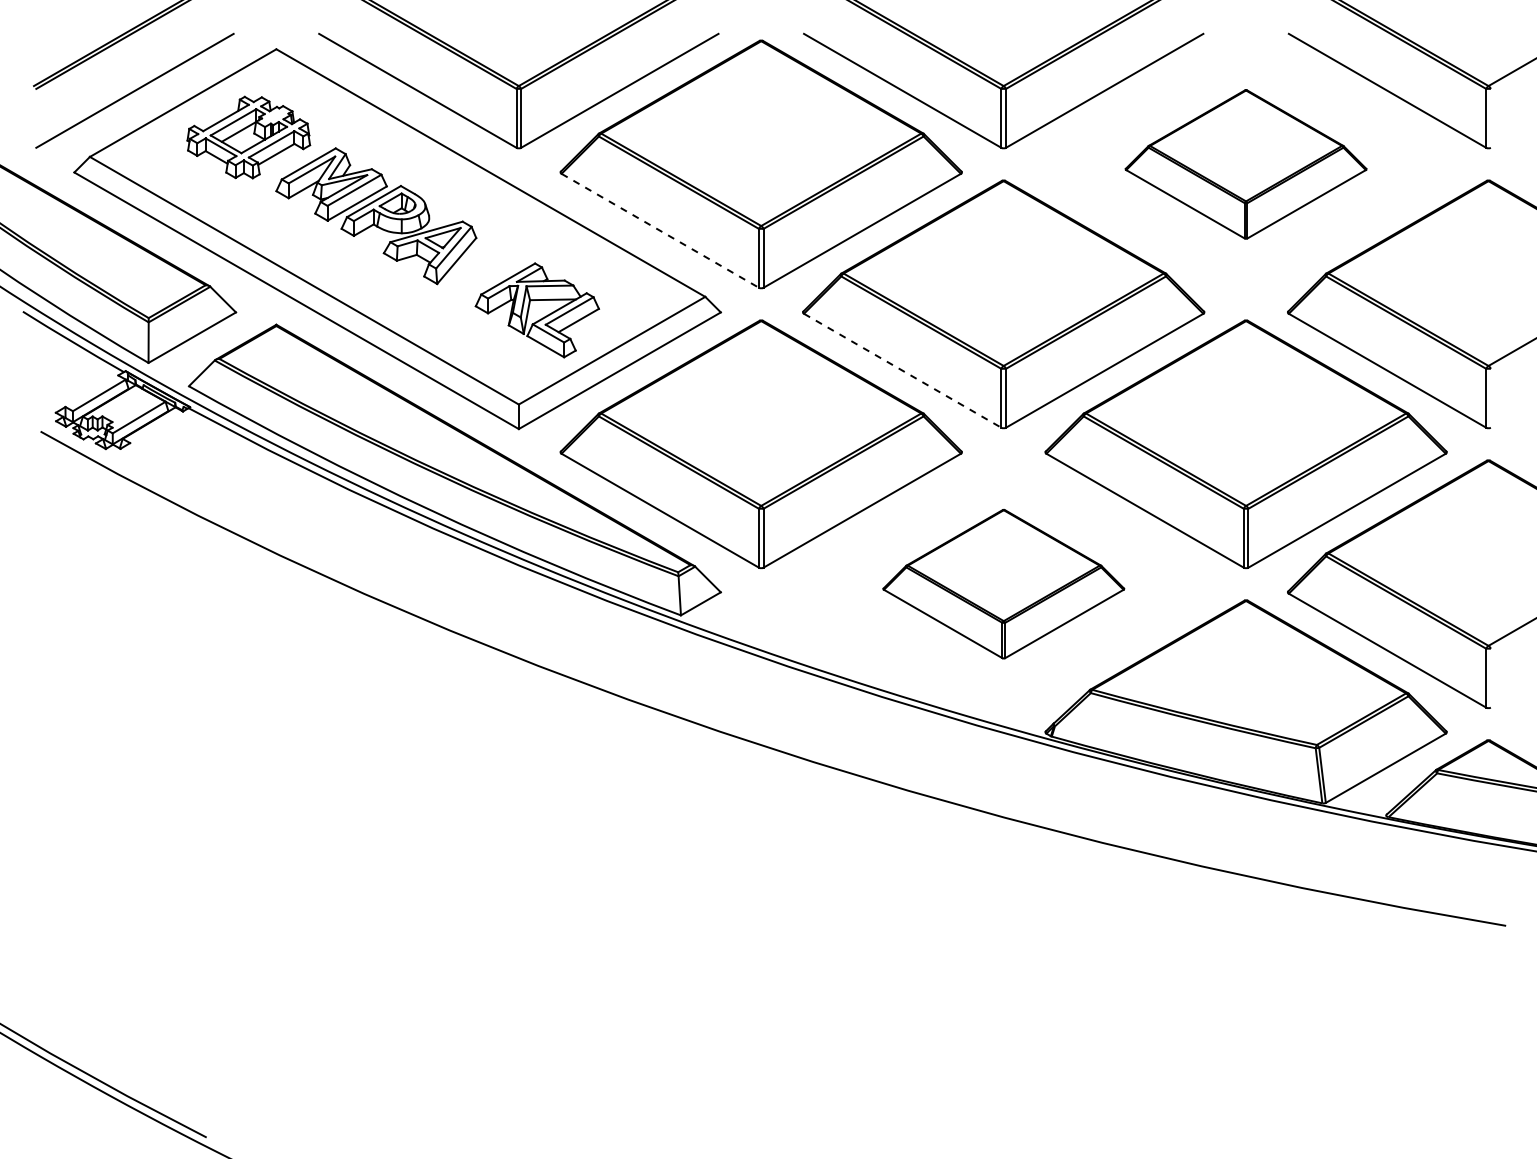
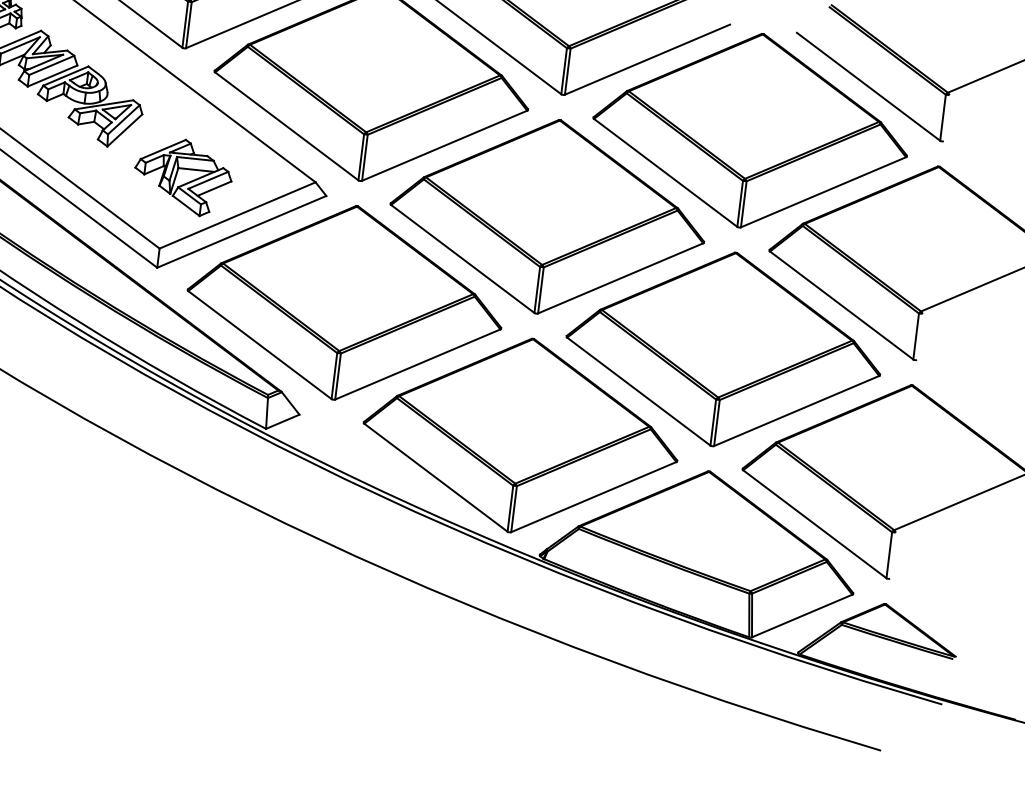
part: (1245, 164) -> (750, 130), size x1.67
line: (660, 230) -> (287, 126), dashed -> solid
line: (902, 370) -> (462, 258), dashed -> solid
part: (1003, 583) -> (521, 434), size x1.67

